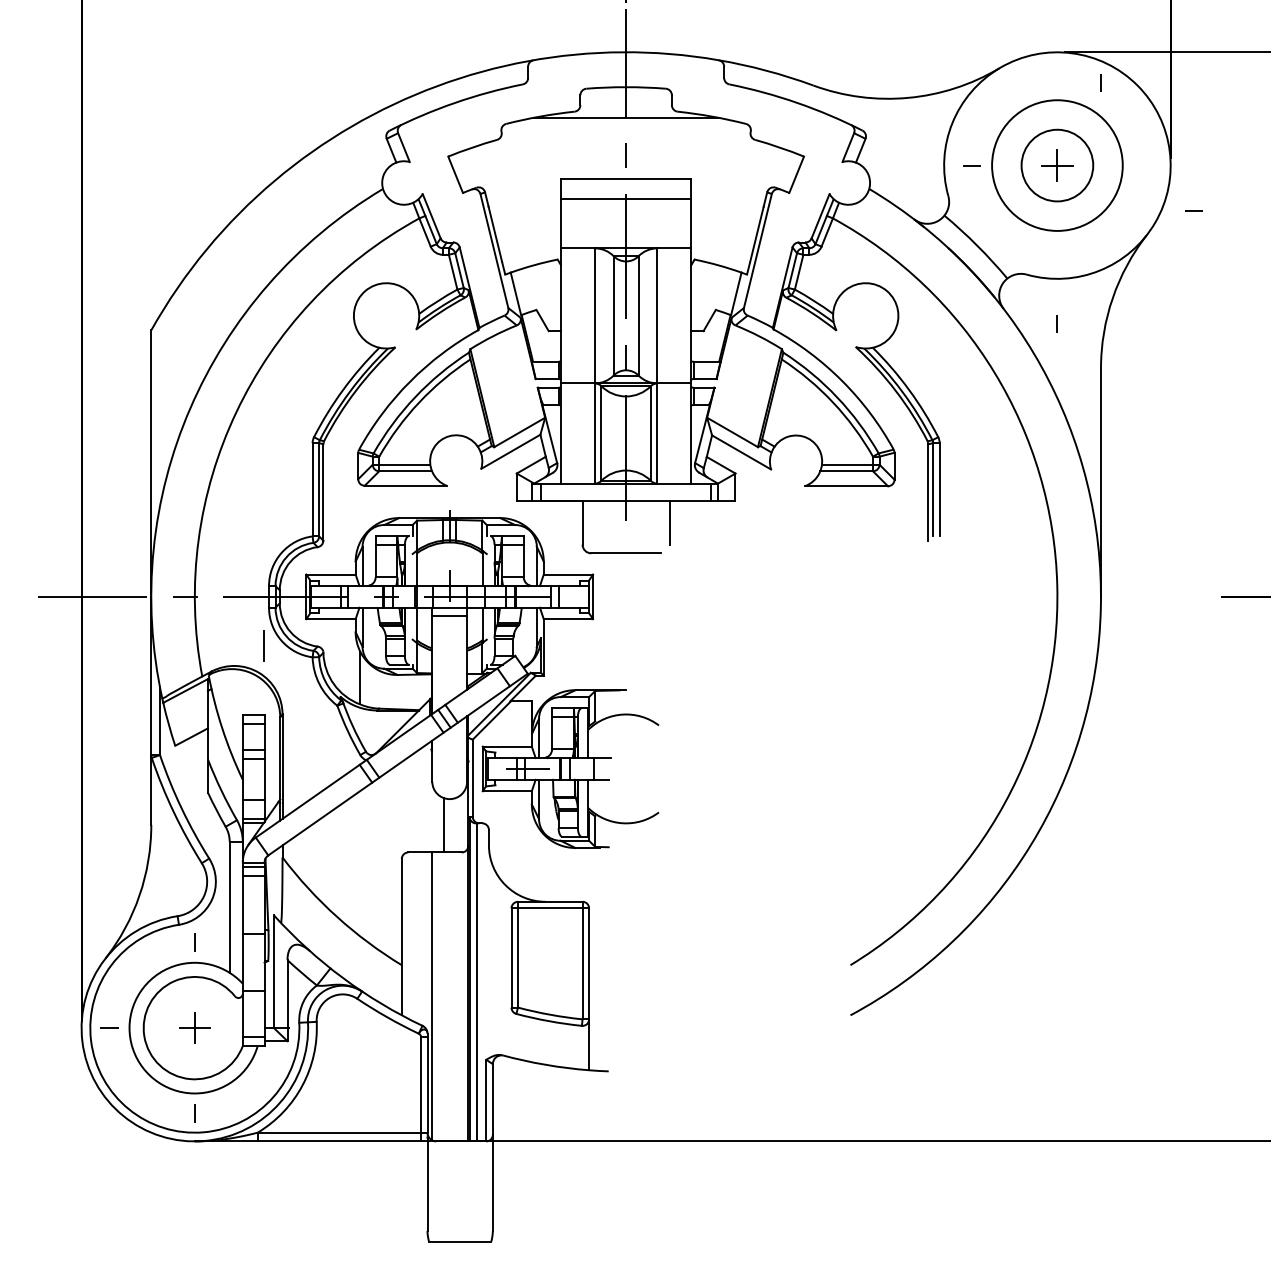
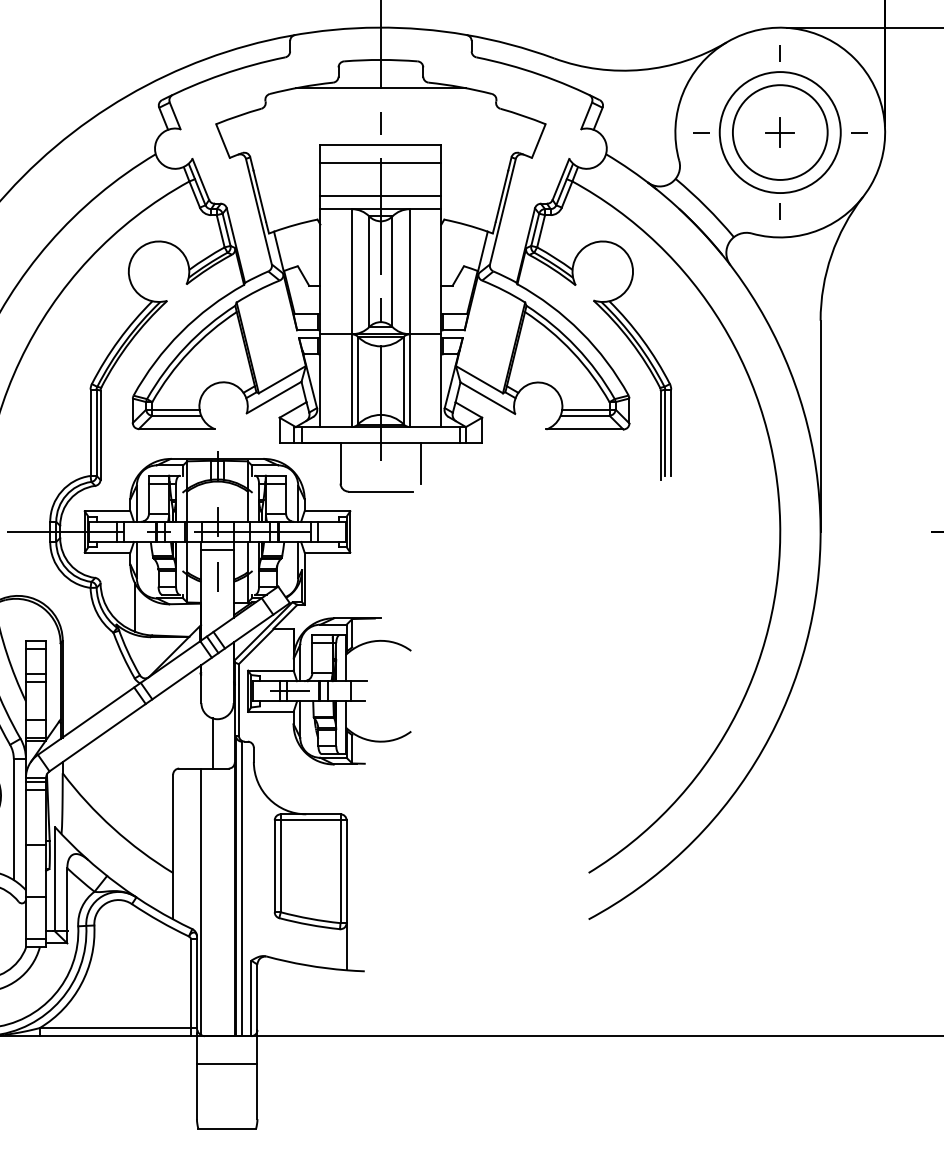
line: (1100, 82) -> (779, 52), moved
circle: (1057, 165) -> (780, 132), size x1.43
line: (1193, 210) -> (859, 132), moved
line: (625, 233) -> (380, 195), added
line: (1056, 323) -> (779, 211), moved
line: (263, 645) -> (217, 576), moved
line: (459, 1171) -> (226, 1064), added

